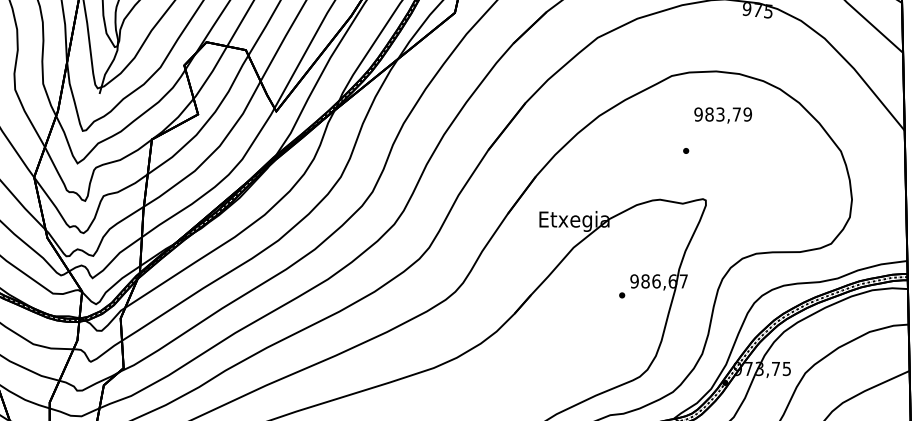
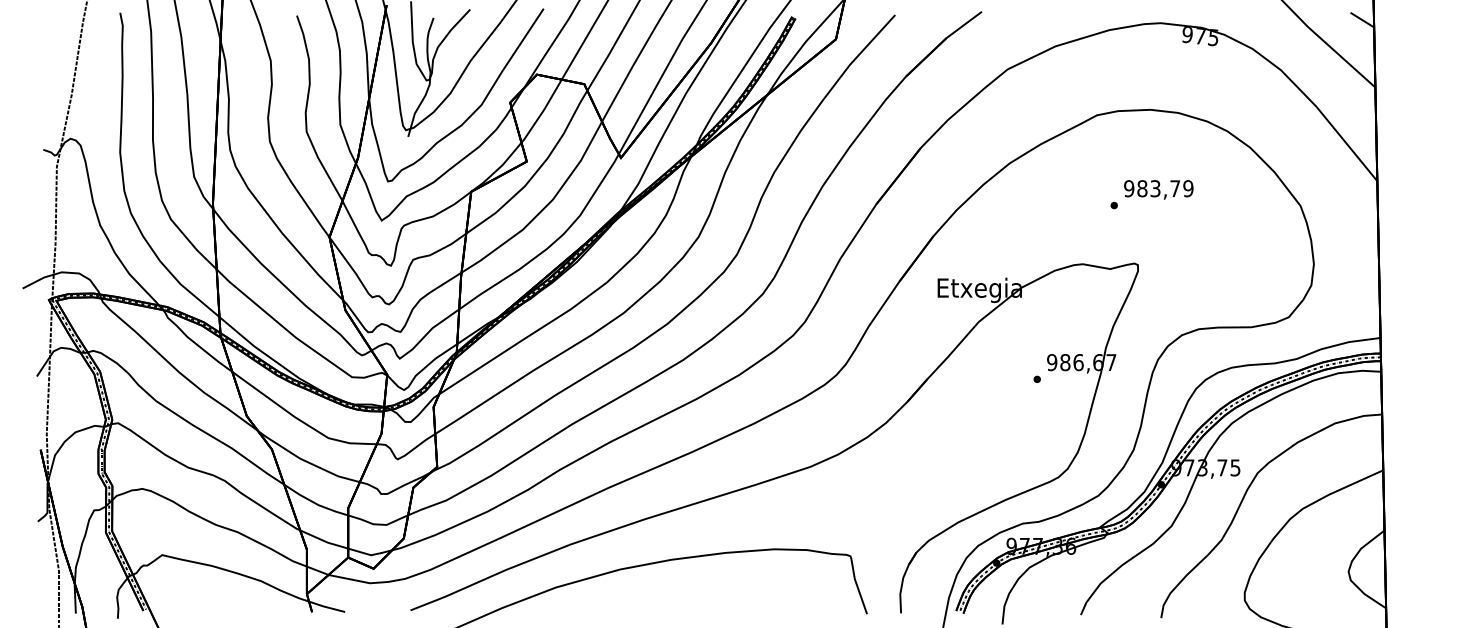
text: (722, 115) -> (1158, 189), moved

